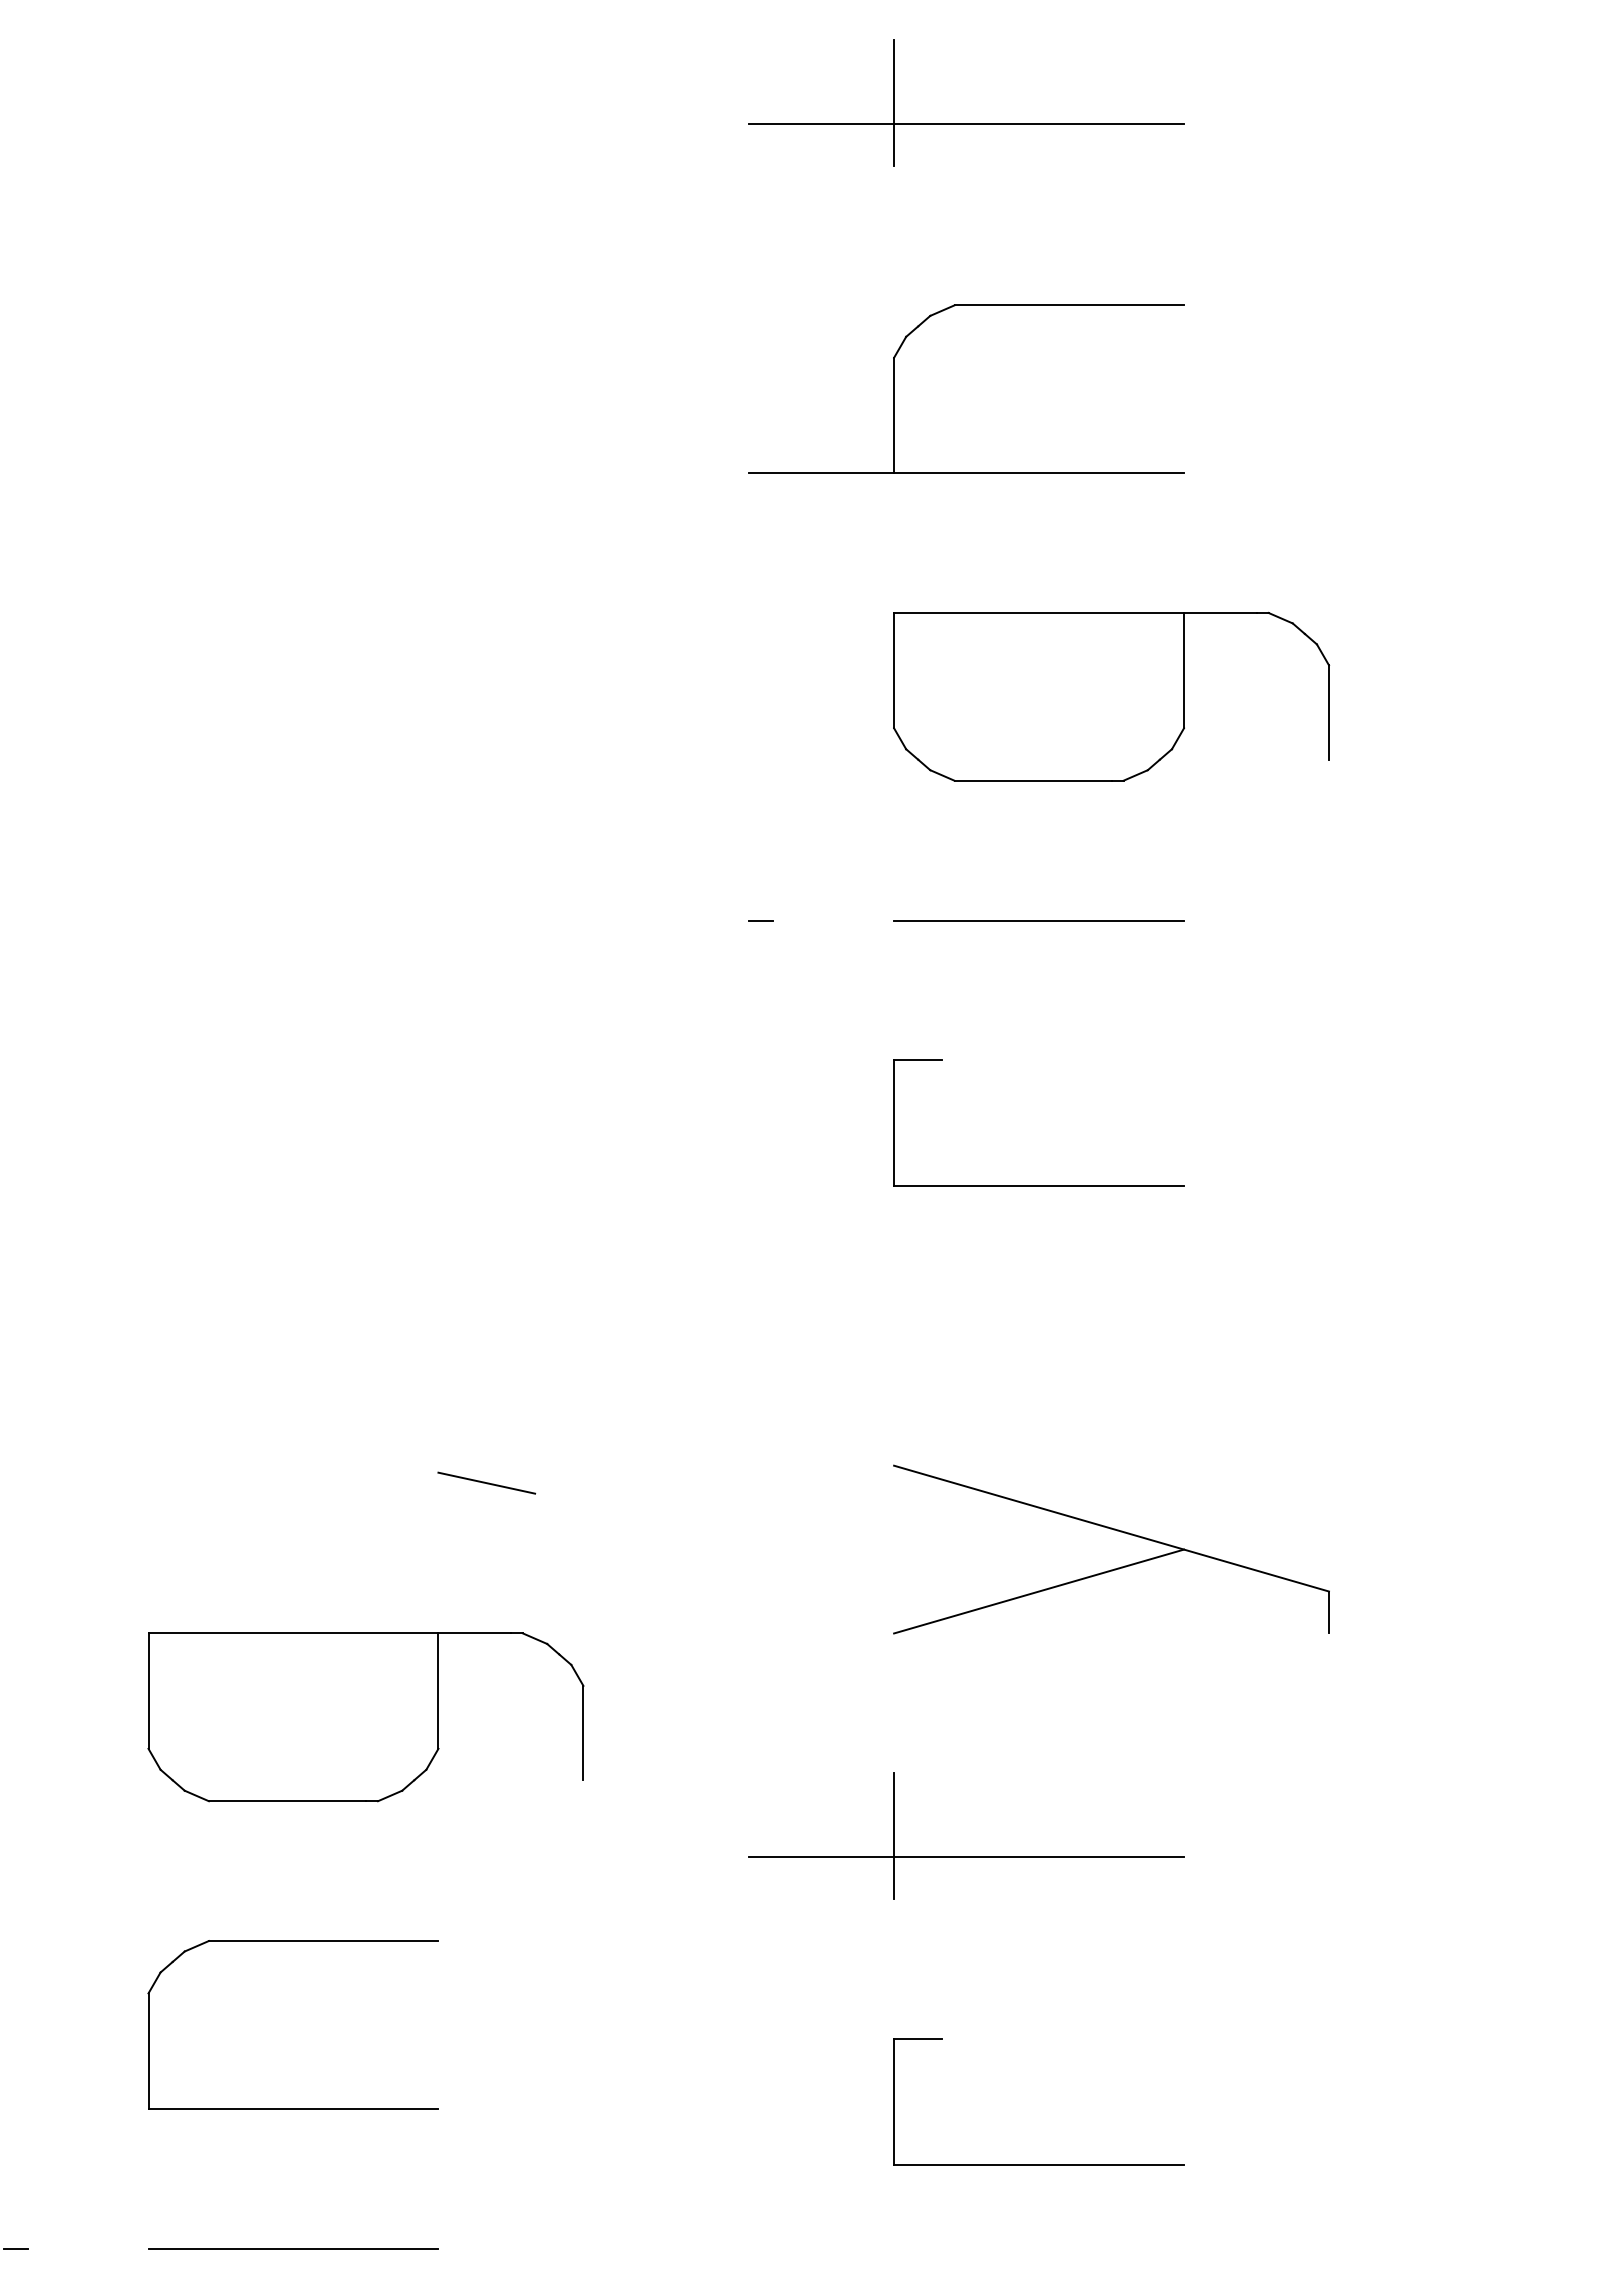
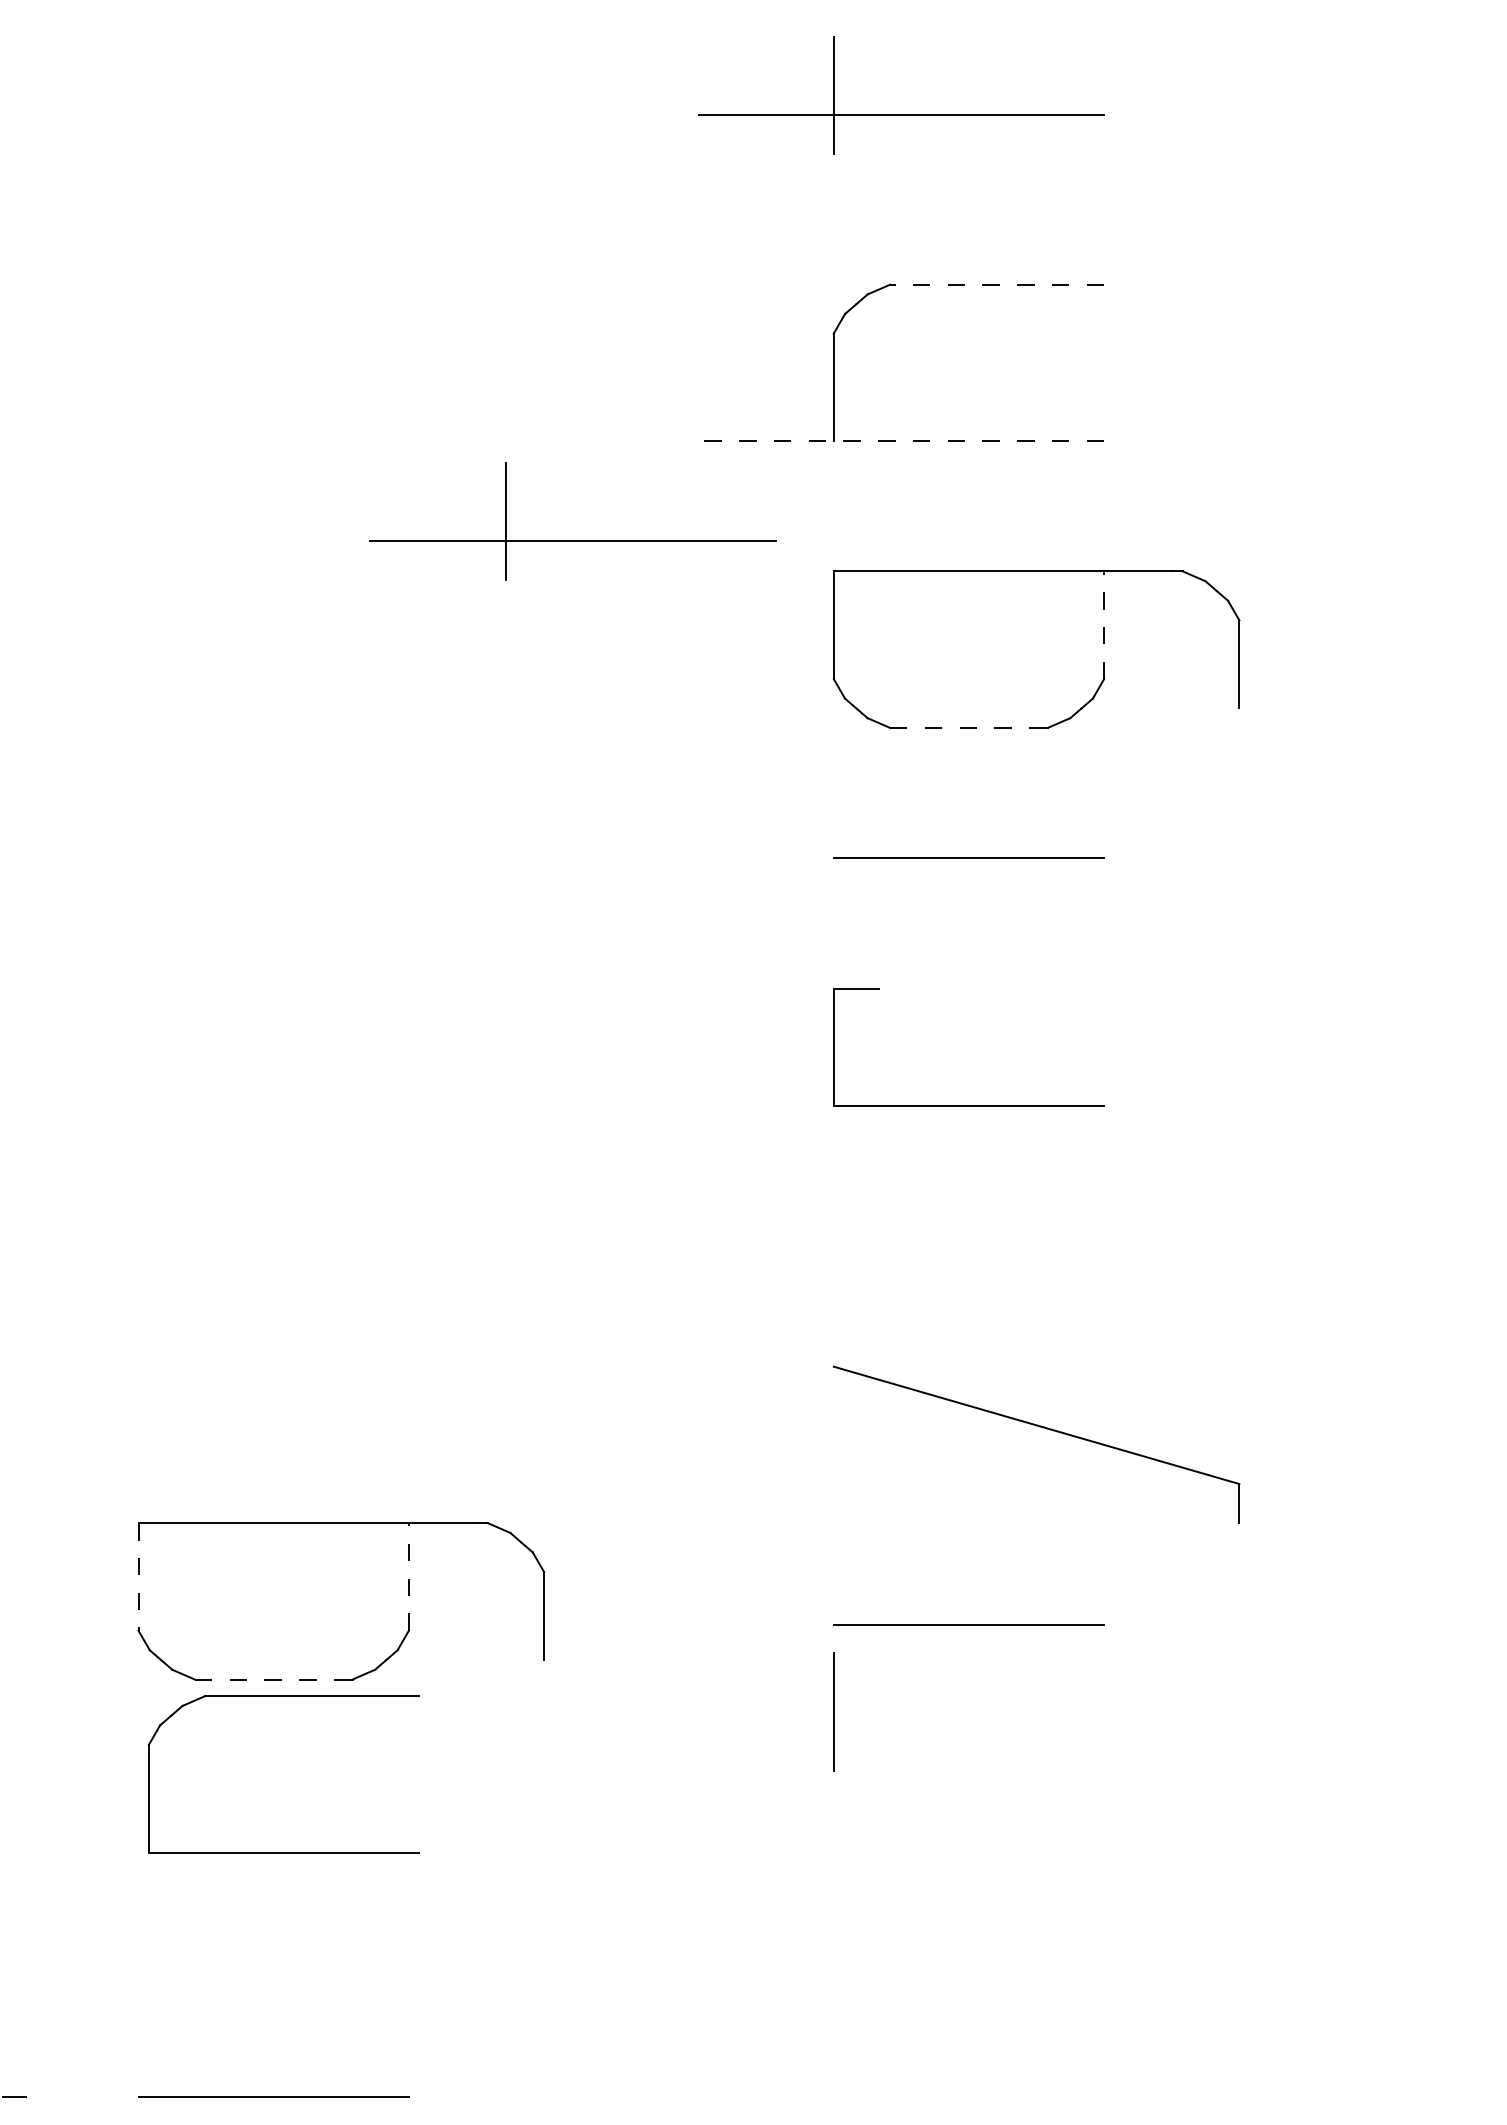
line: (1069, 305) -> (997, 284), solid -> dashed
line: (966, 473) -> (901, 441), solid -> dashed
part: (614, 580) -> (573, 541), added
line: (1184, 670) -> (1104, 625), solid -> dashed
line: (1033, 780) -> (963, 727), solid -> dashed
line: (761, 920) -> (710, 858), removed
line: (486, 1482) -> (453, 1382), removed
line: (1039, 1591) -> (969, 1483), removed
line: (148, 1691) -> (138, 1577), solid -> dashed
line: (438, 1691) -> (408, 1577), solid -> dashed
line: (1038, 1742) -> (968, 1624), added
line: (287, 1801) -> (268, 1679), solid -> dashed
line: (966, 1857) -> (901, 1732), removed
part: (292, 1941) -> (283, 1696), moved
part: (1038, 2164) -> (968, 2018), removed

